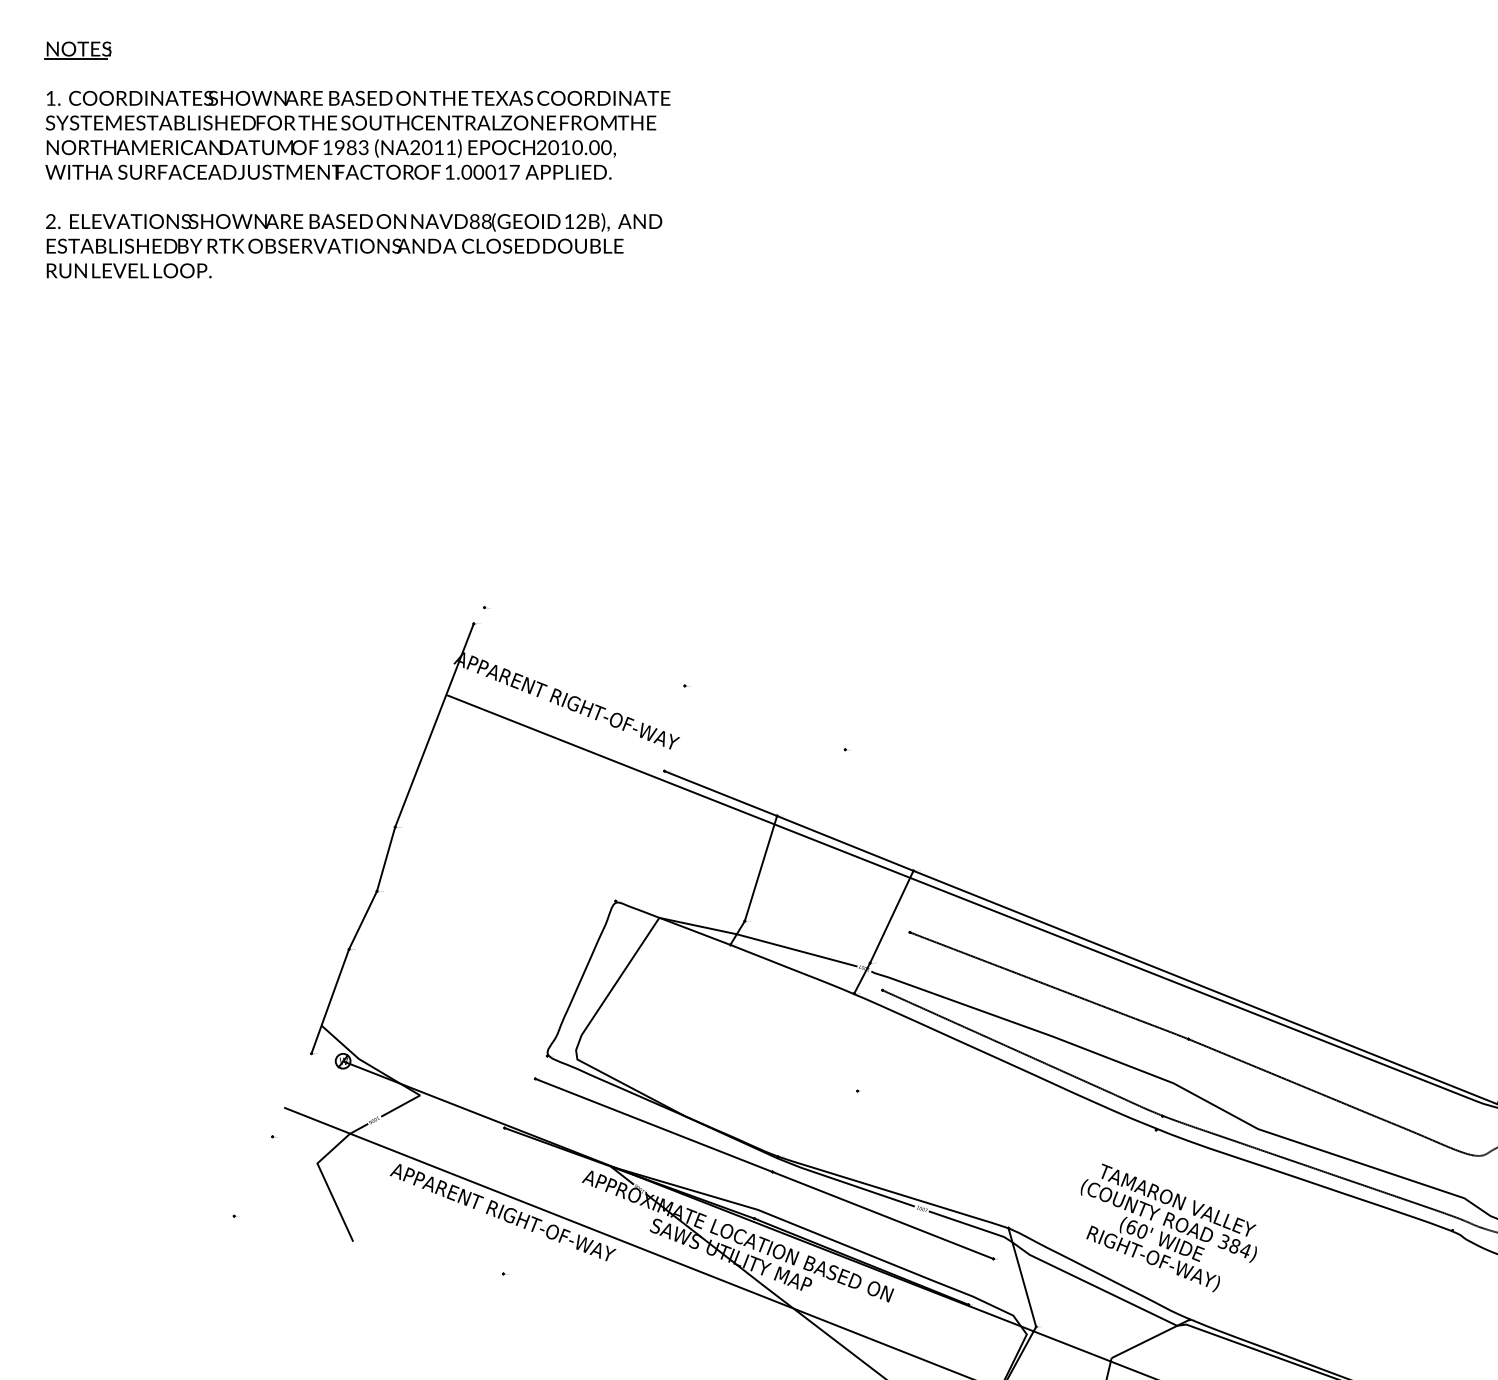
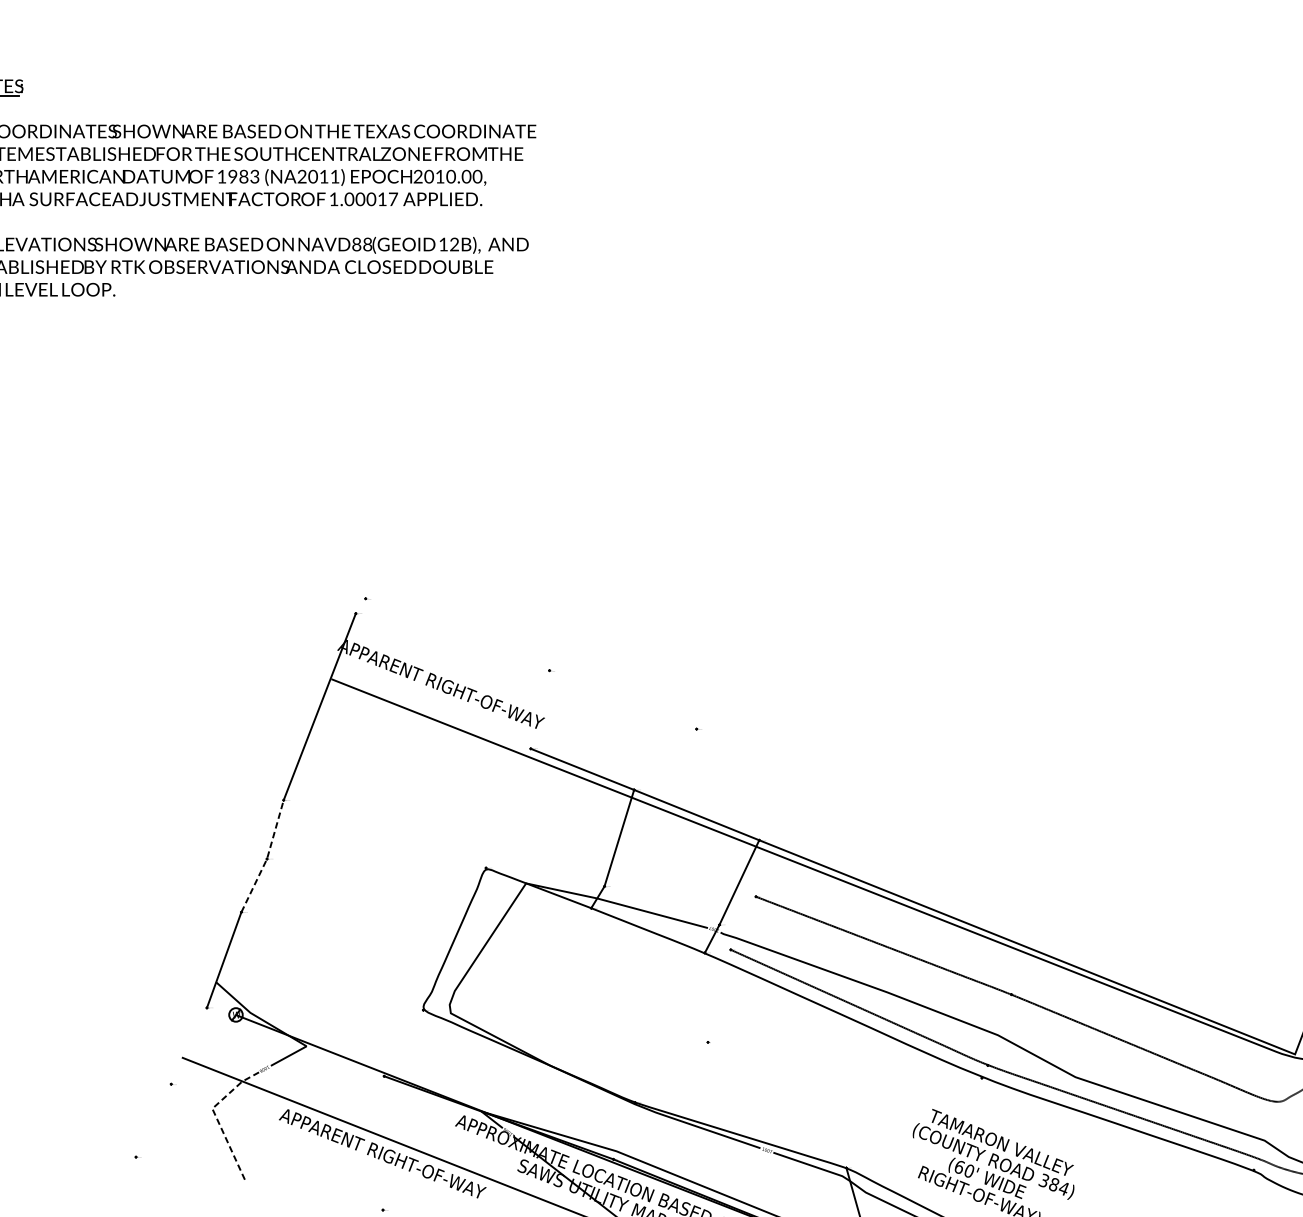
line: (377, 890) -> (267, 858), solid -> dashed
line: (765, 1168) -> (623, 1113), removed
line: (321, 1172) -> (216, 1117), solid -> dashed

